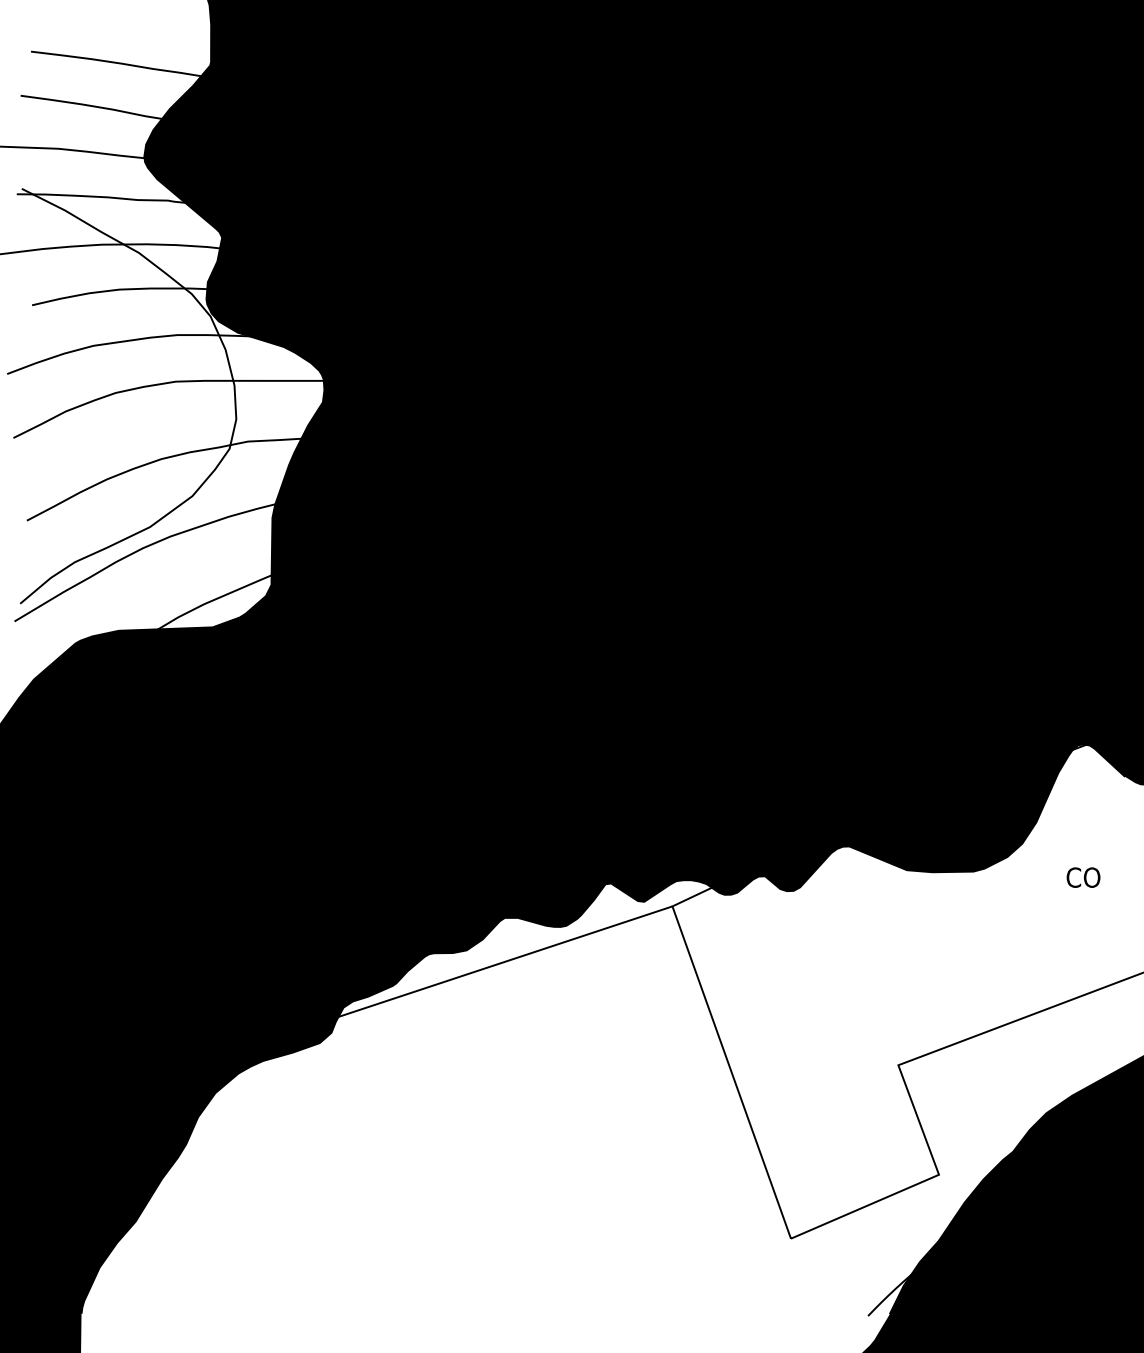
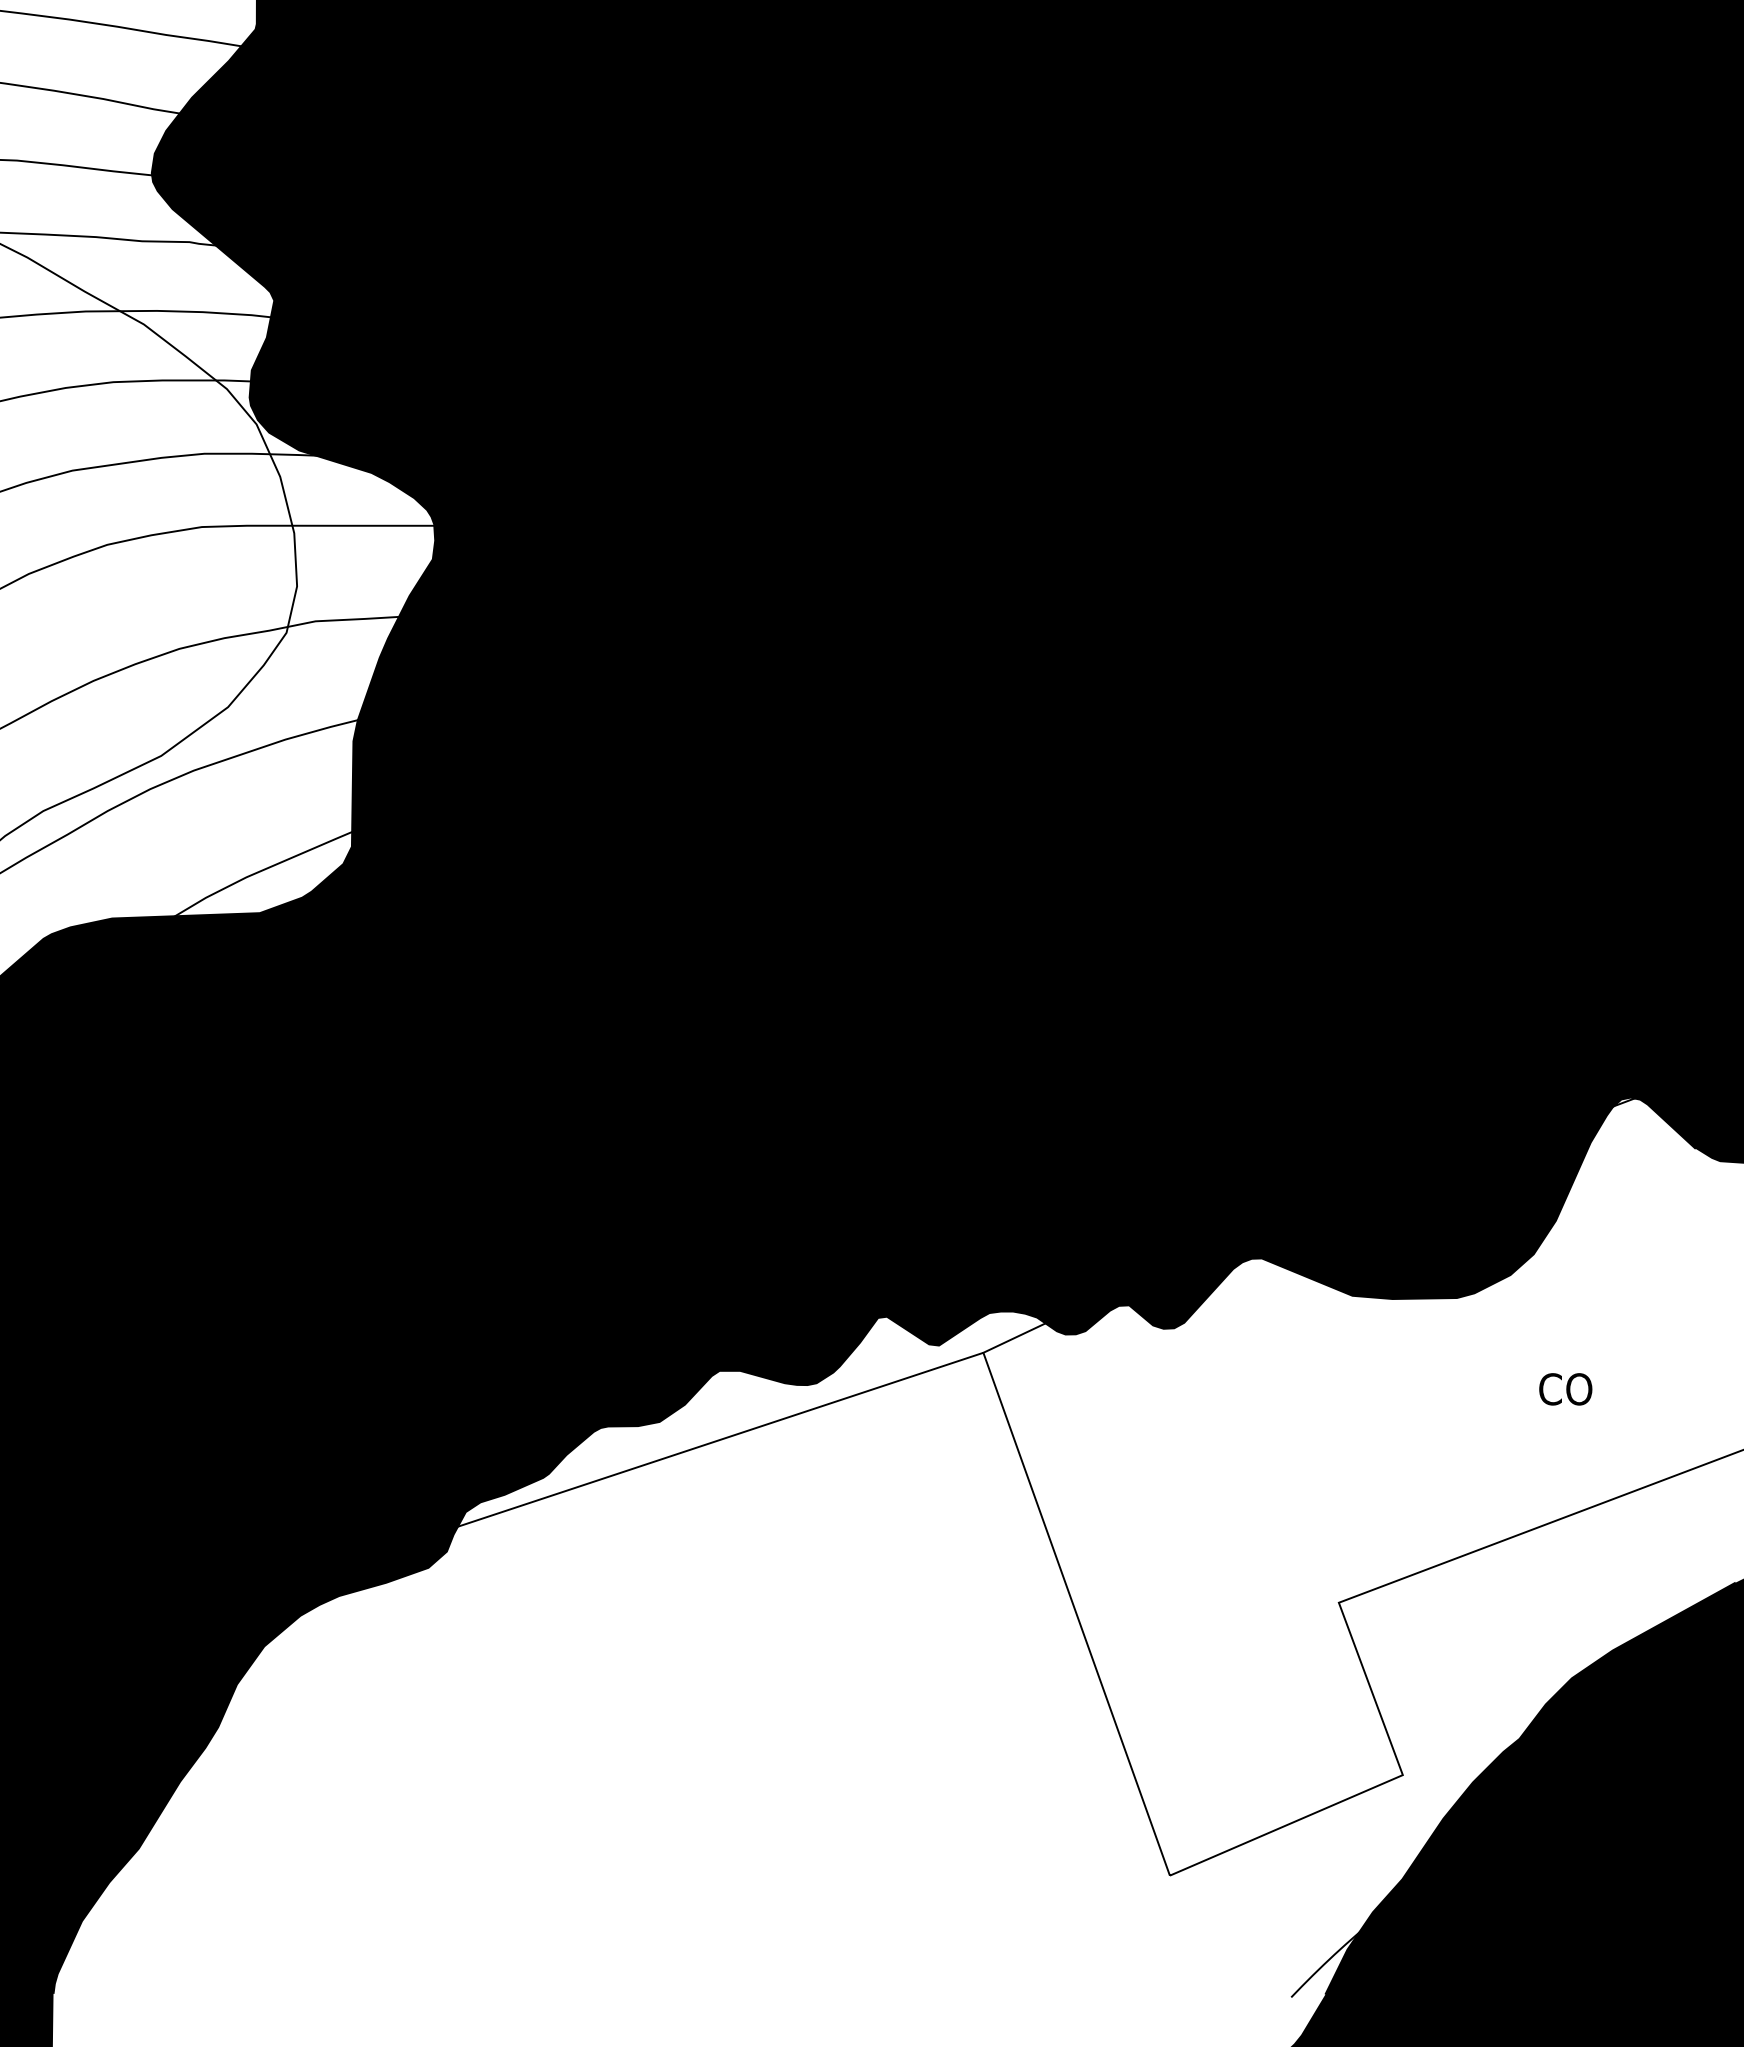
text: (1083, 877) -> (1565, 1389), moved

